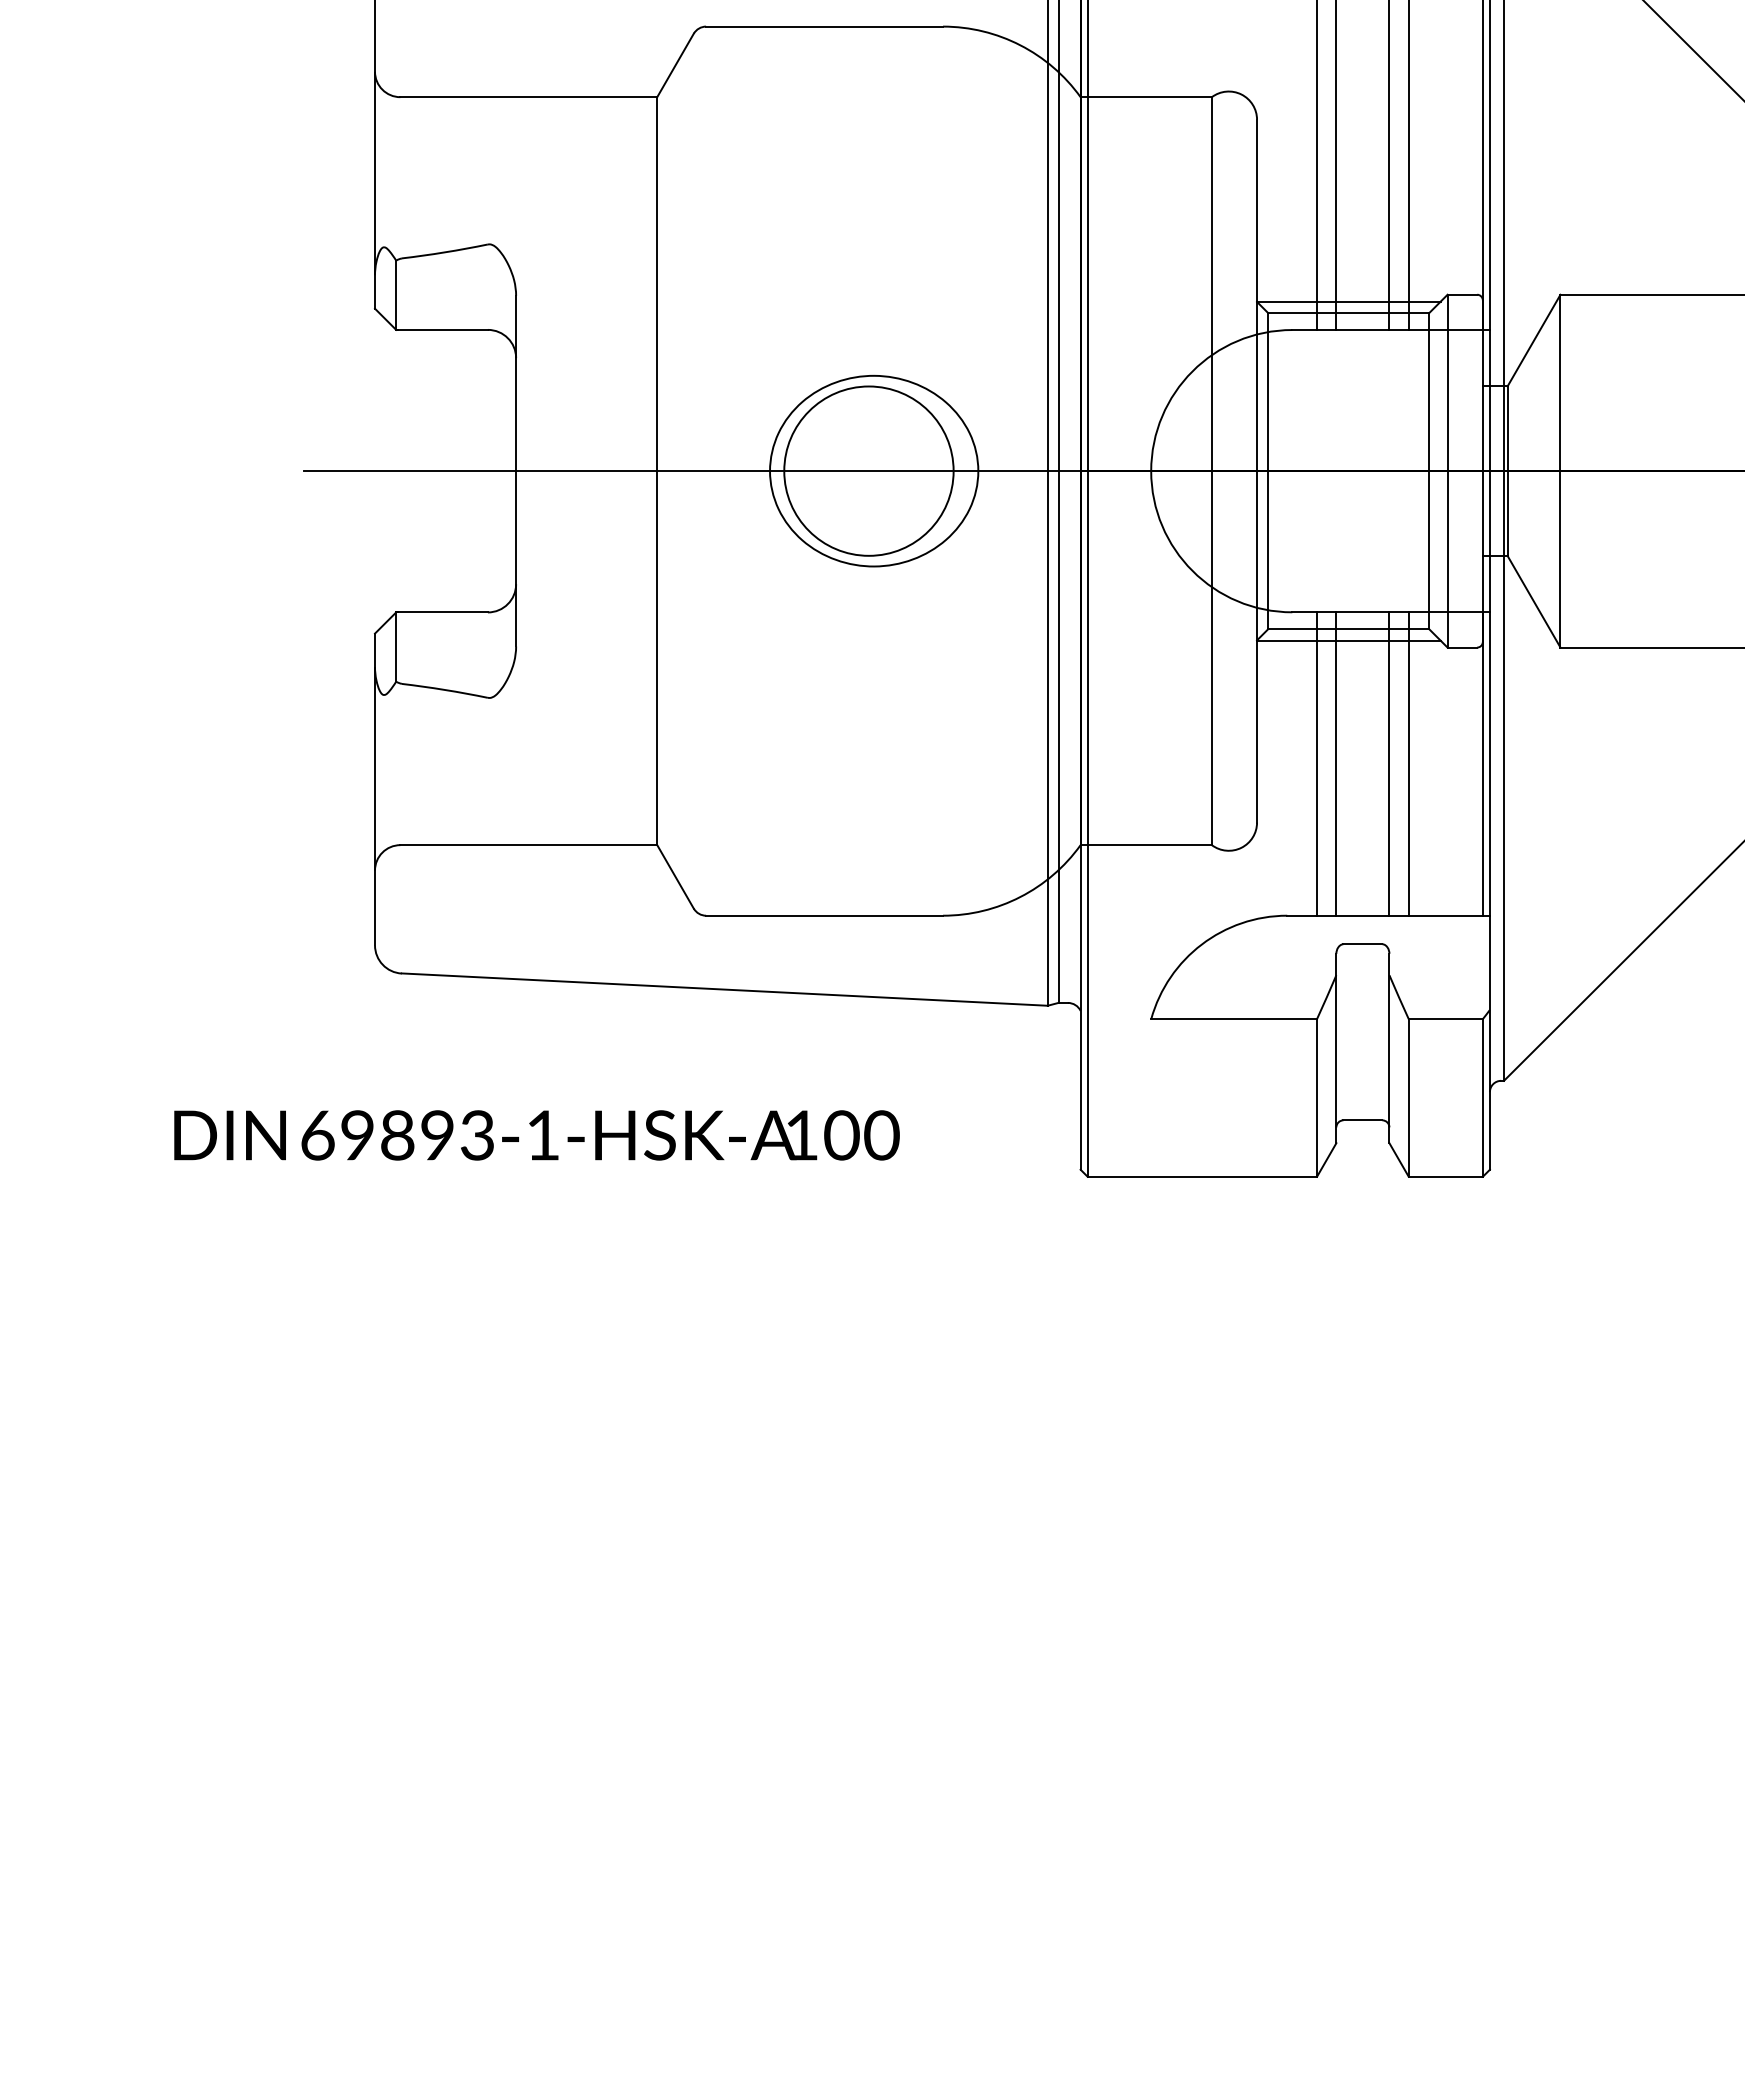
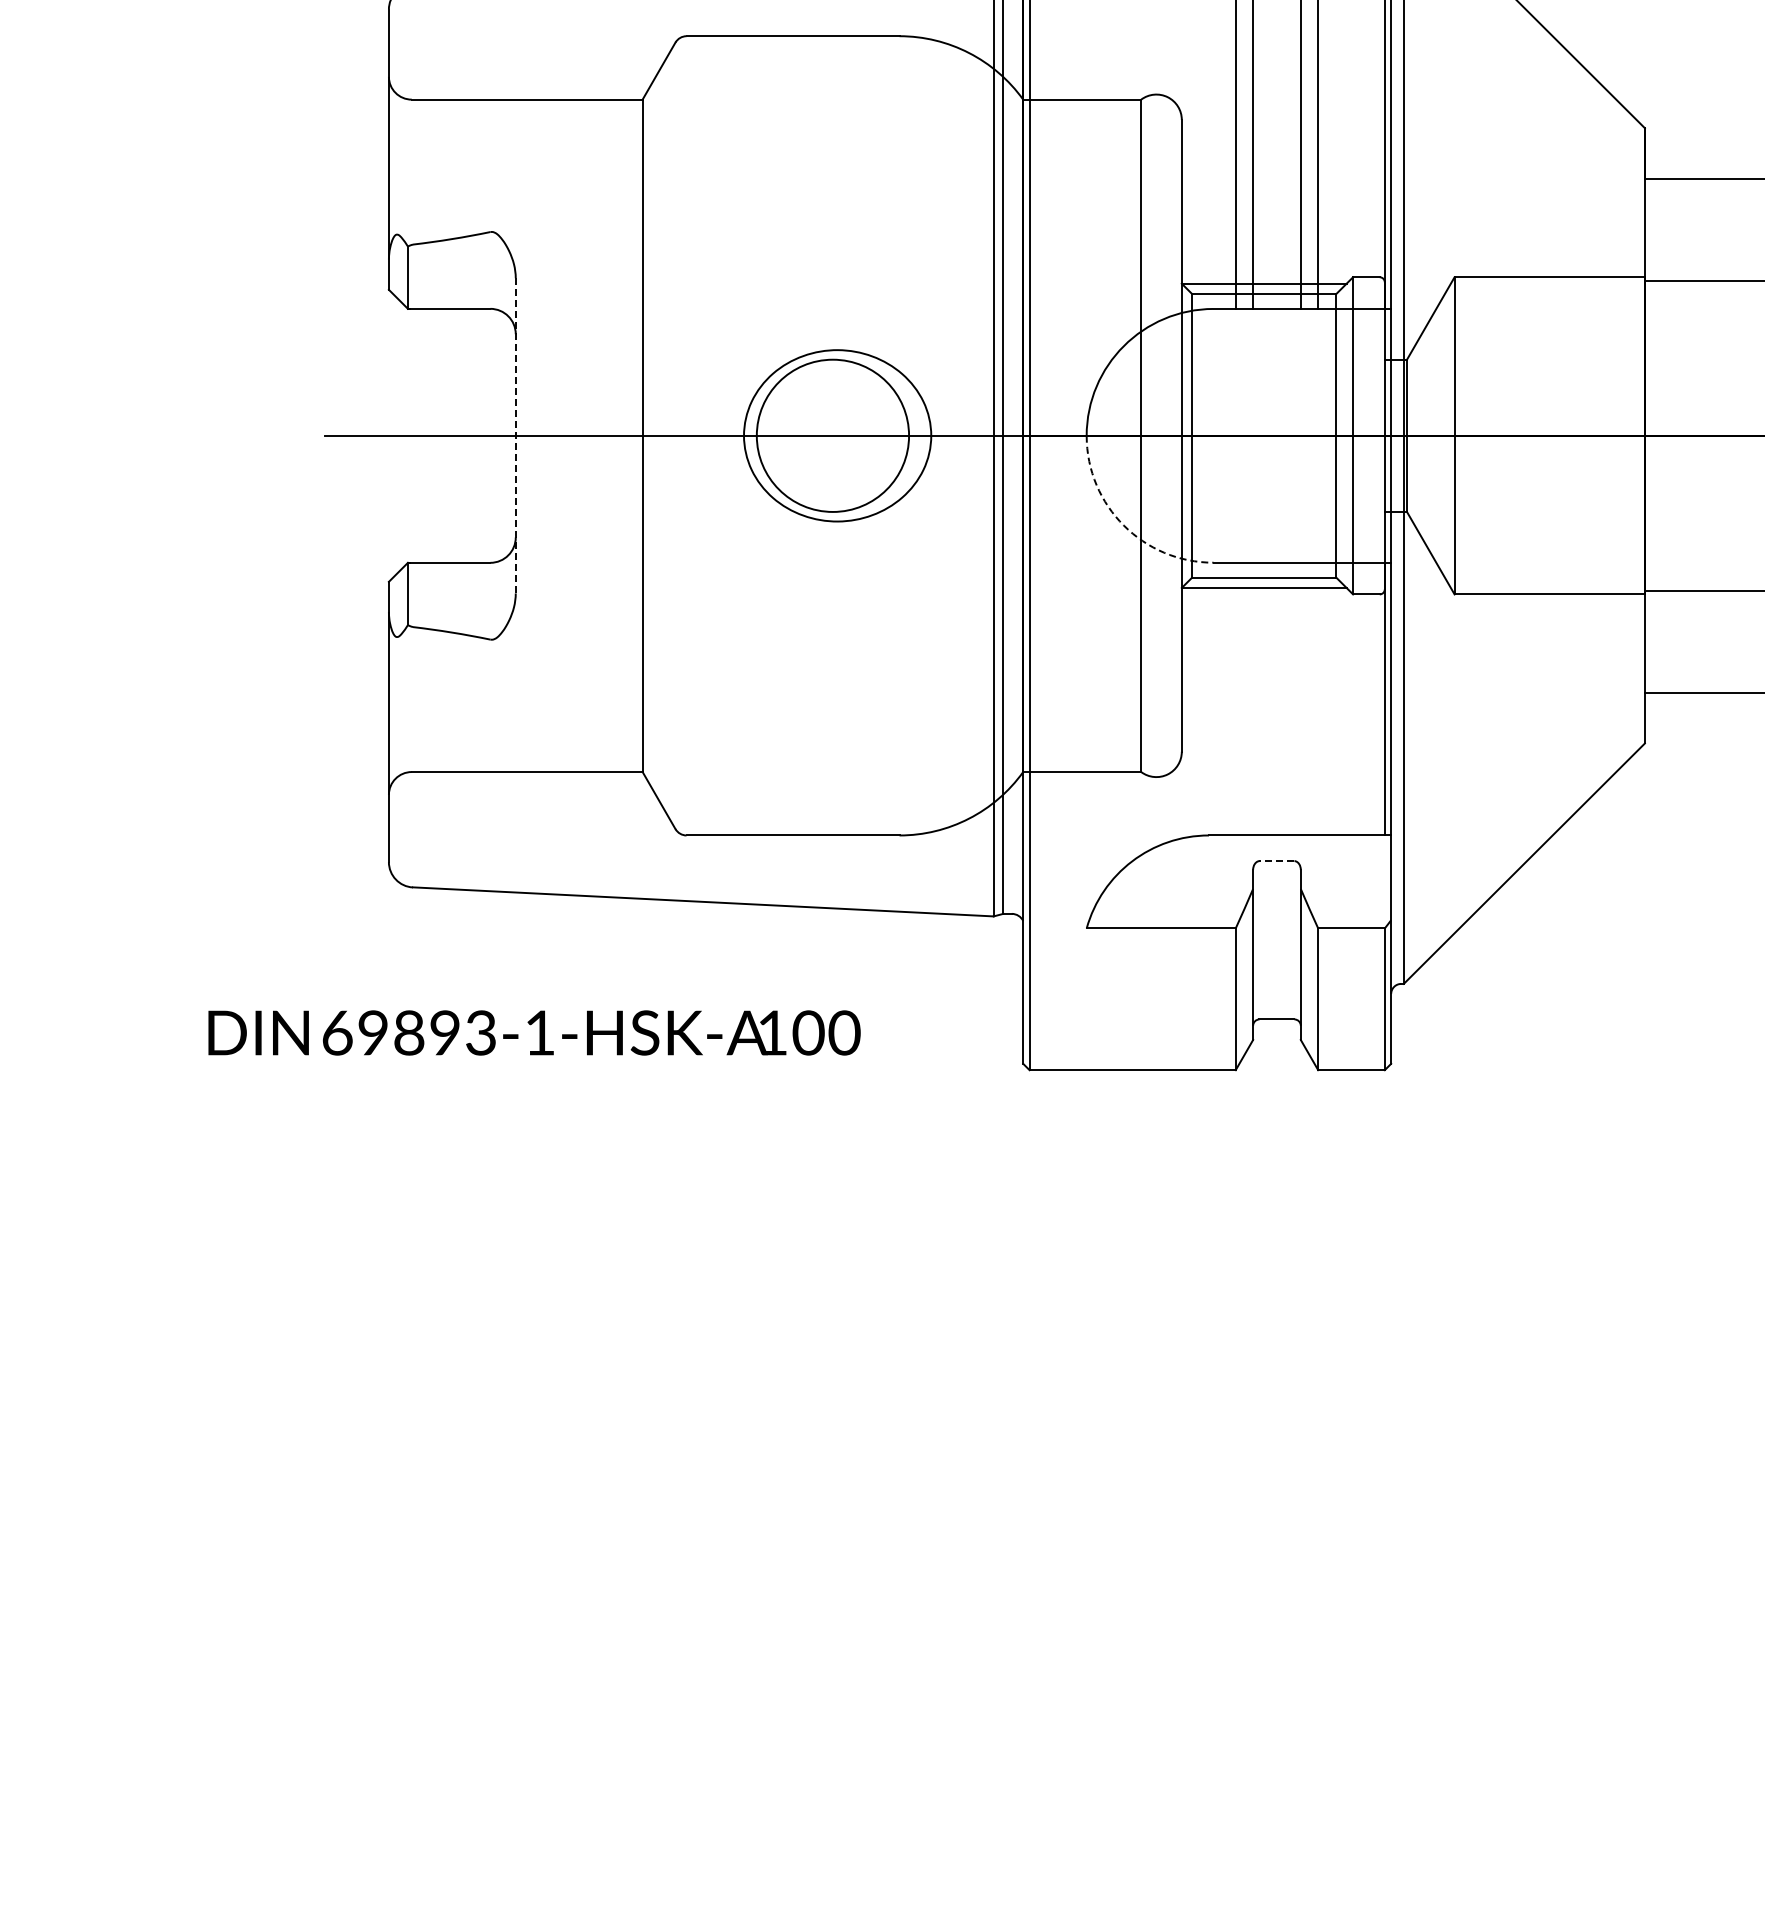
line: (515, 470) -> (515, 435), solid -> dashed
arc: (1192, 570) -> (1123, 525), solid -> dashed
line: (1316, 763) -> (1235, 698), removed
line: (1336, 763) -> (1253, 698), removed
line: (1389, 763) -> (1300, 698), removed
line: (1409, 763) -> (1318, 698), removed
line: (1362, 944) -> (1276, 861), solid -> dashed

